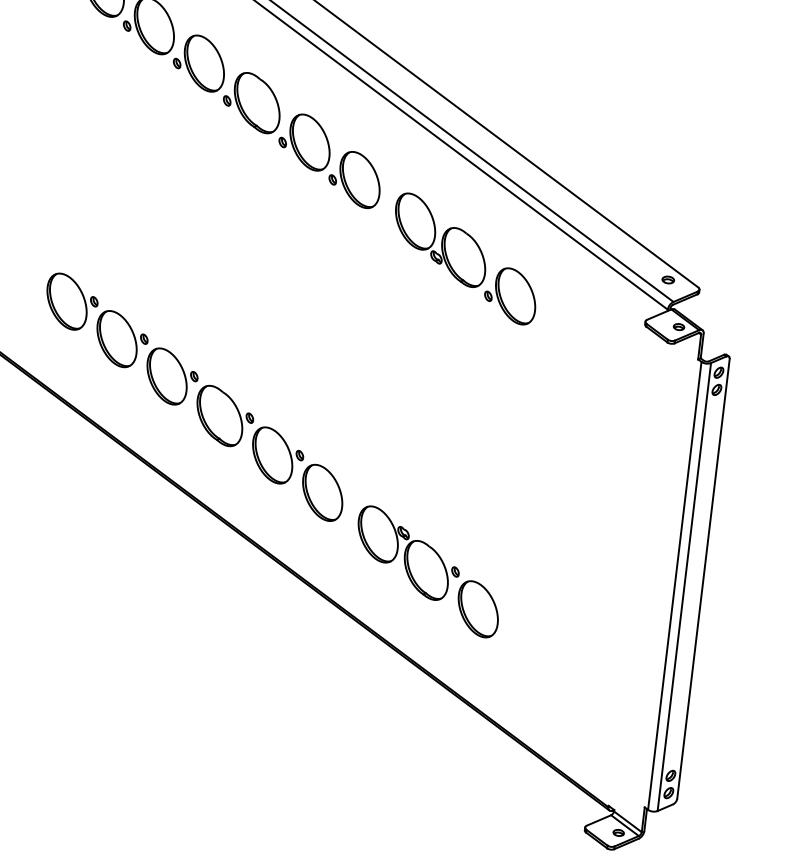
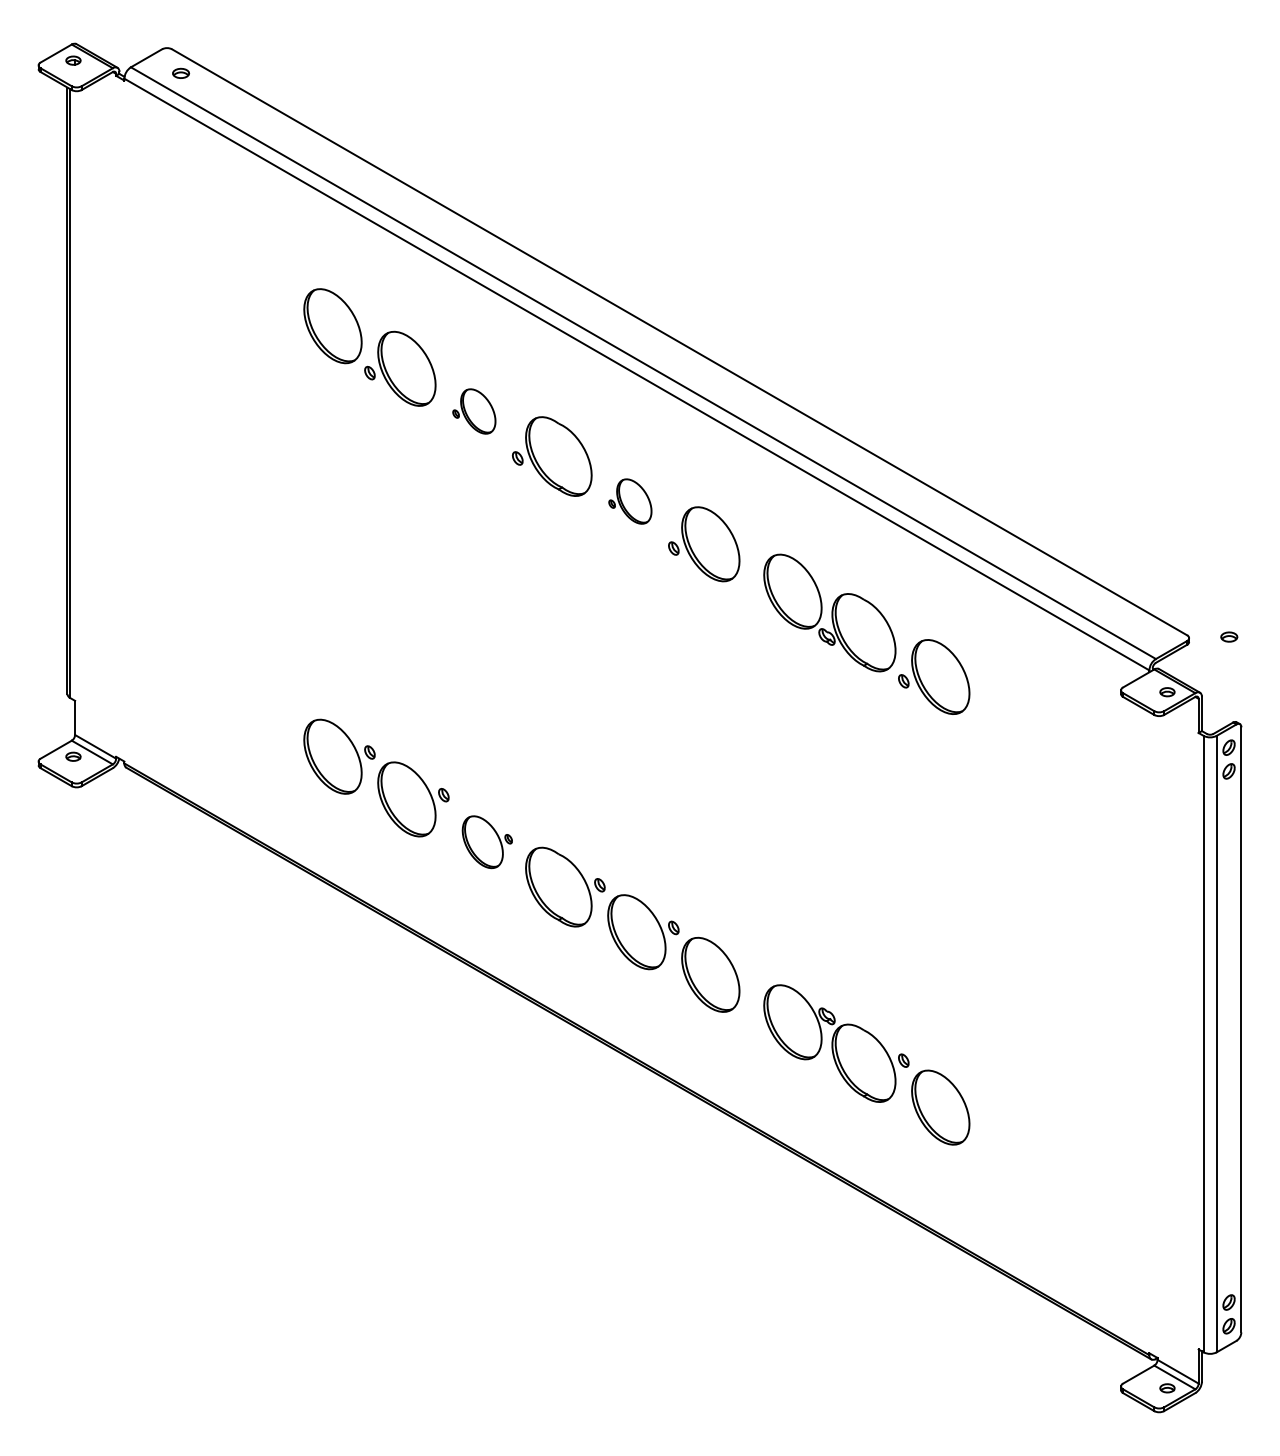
part: (199, 63) -> (474, 411), size x0.6
part: (305, 141) -> (630, 501), size x0.6
part: (668, 279) -> (1229, 636), moved
part: (171, 377) -> (487, 842), size x0.7

